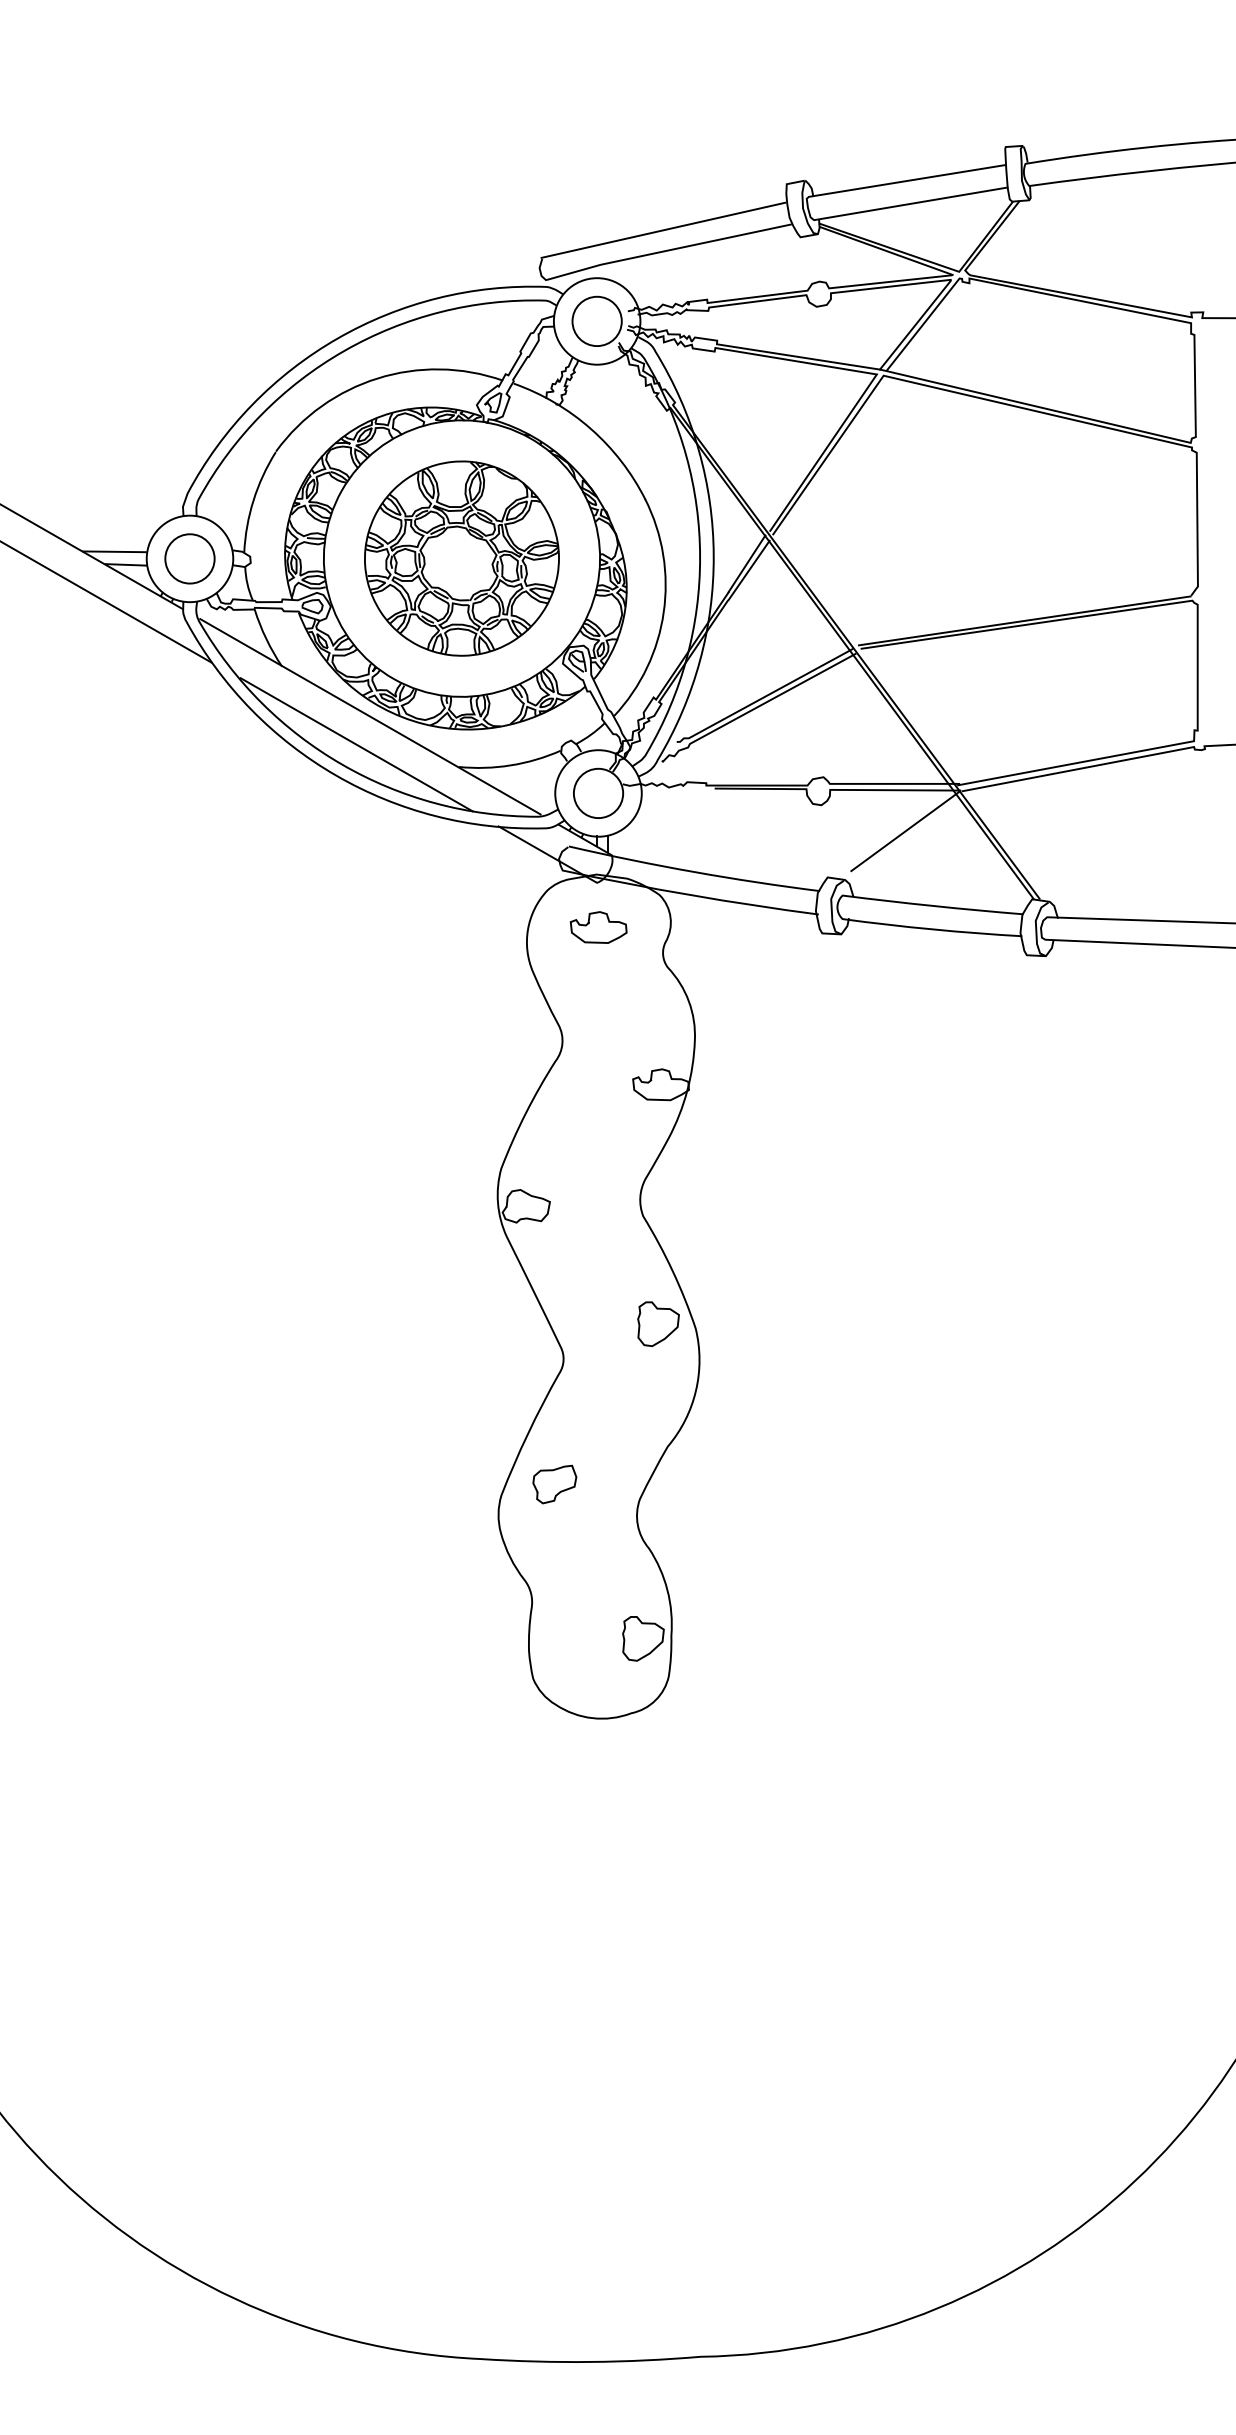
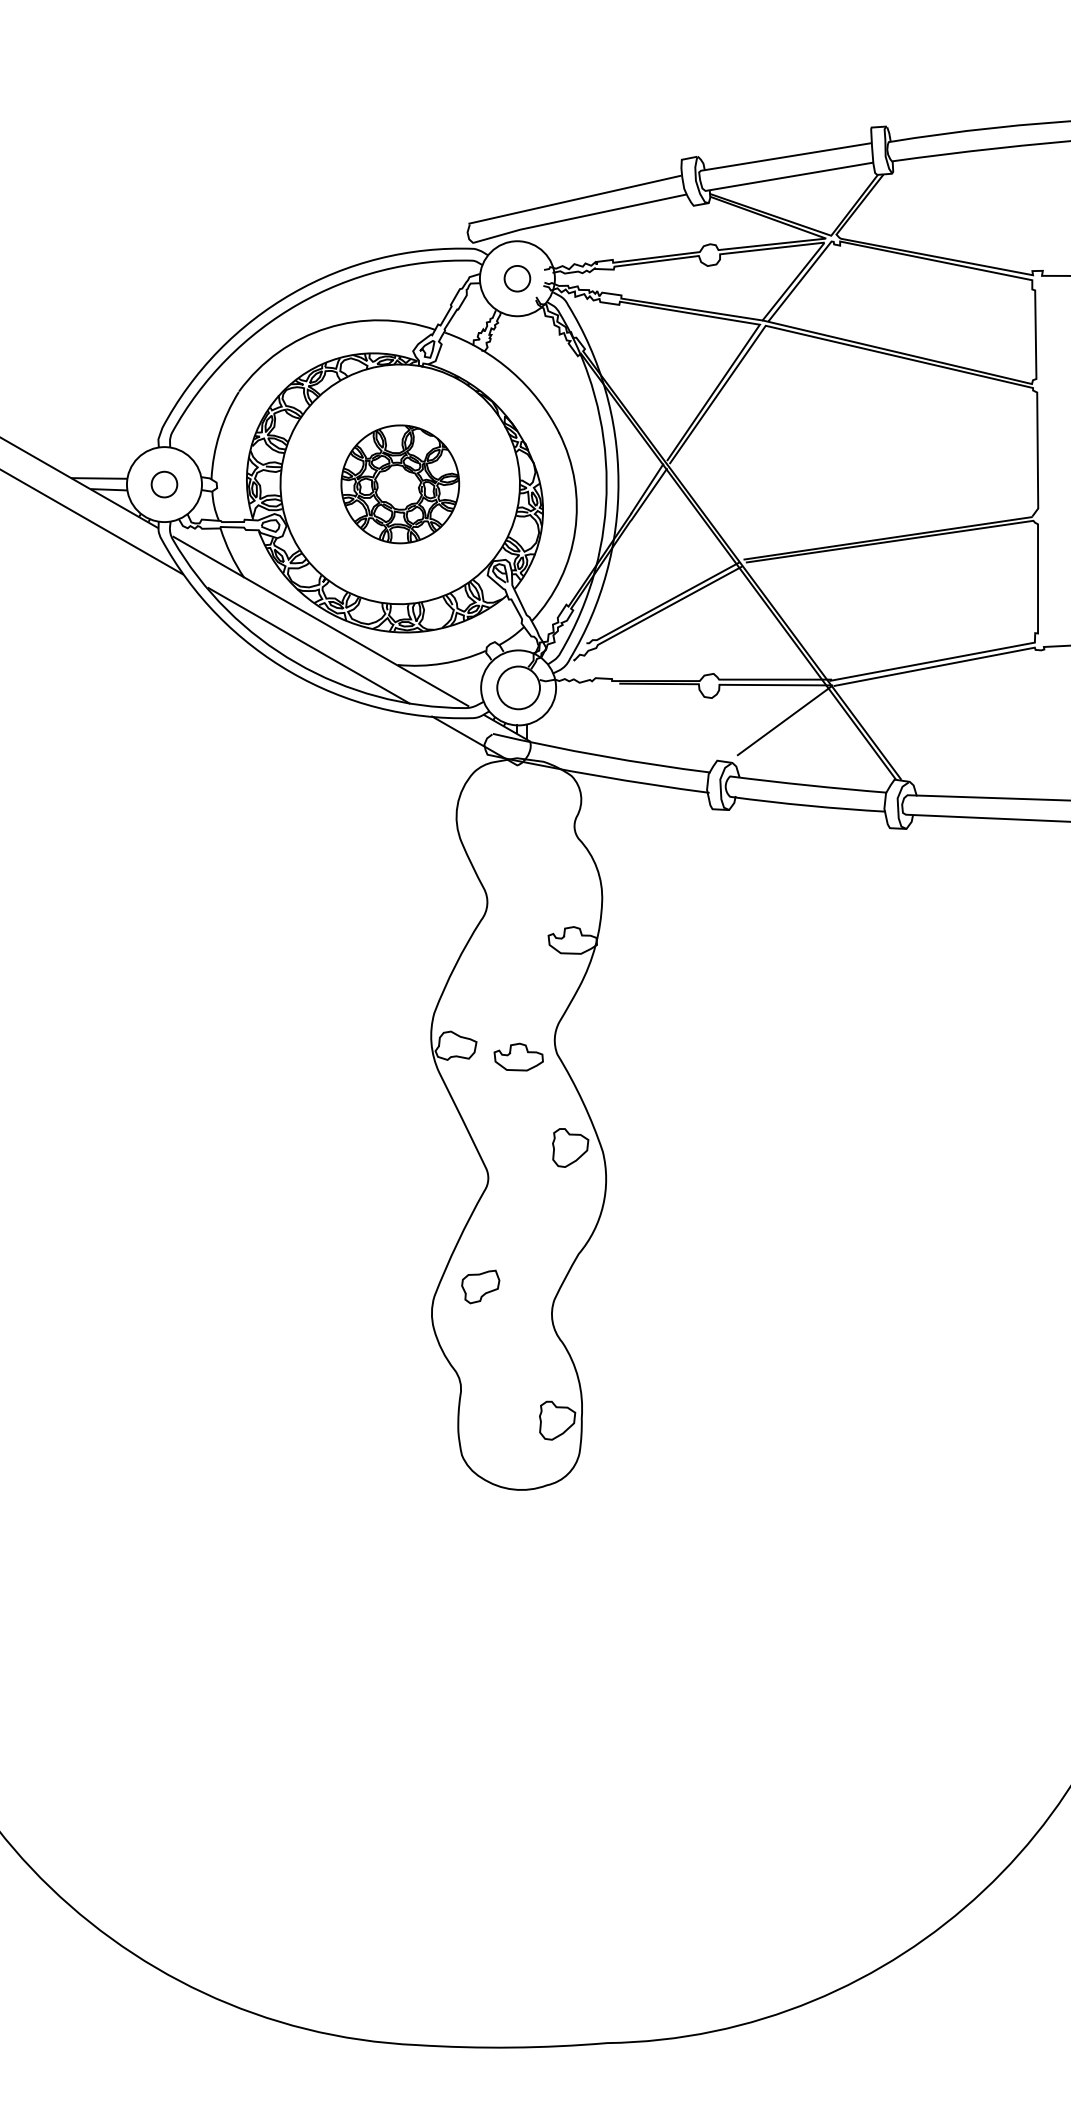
circle: (597, 321) -> (517, 278), size x0.6
circle: (190, 558) -> (164, 484), size x0.6
part: (462, 558) -> (400, 484), size x0.7
curve: (590, 923) -> (511, 1053), moved

